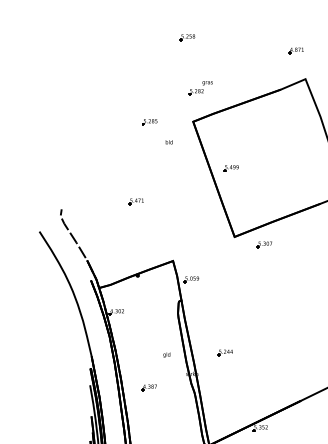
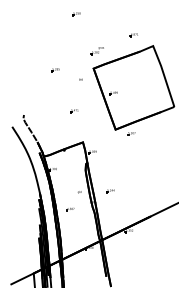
part: (187, 38) -> (76, 14), moved
part: (294, 51) -> (133, 35), moved
part: (149, 123) -> (55, 70), moved
part: (136, 202) -> (74, 111), moved

